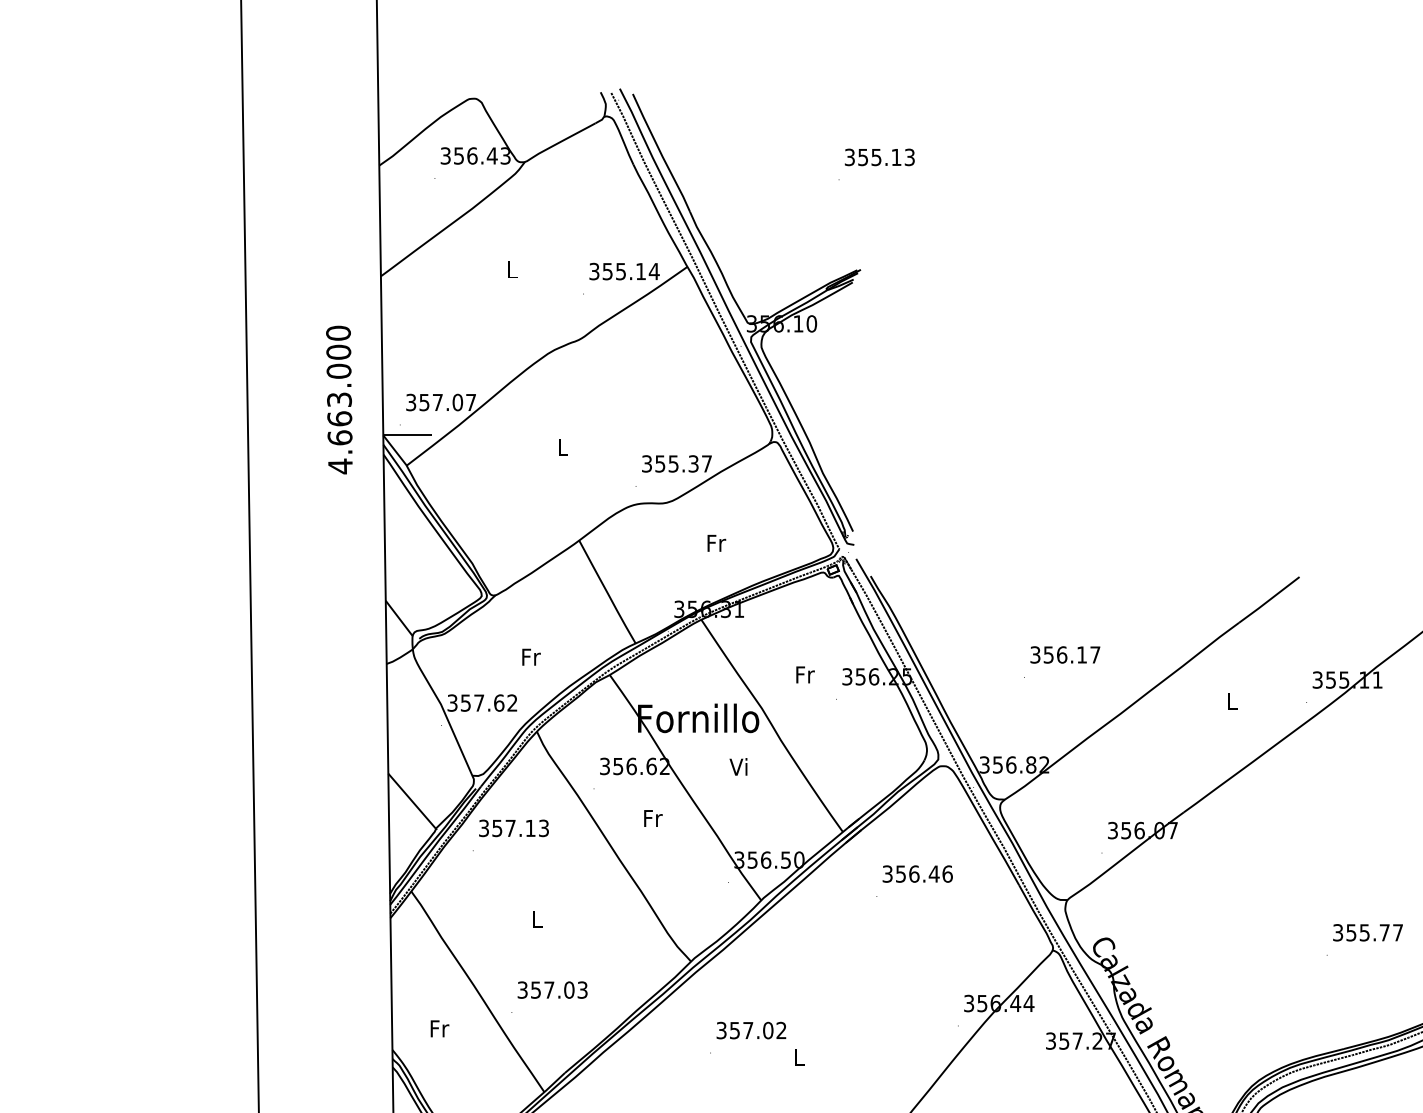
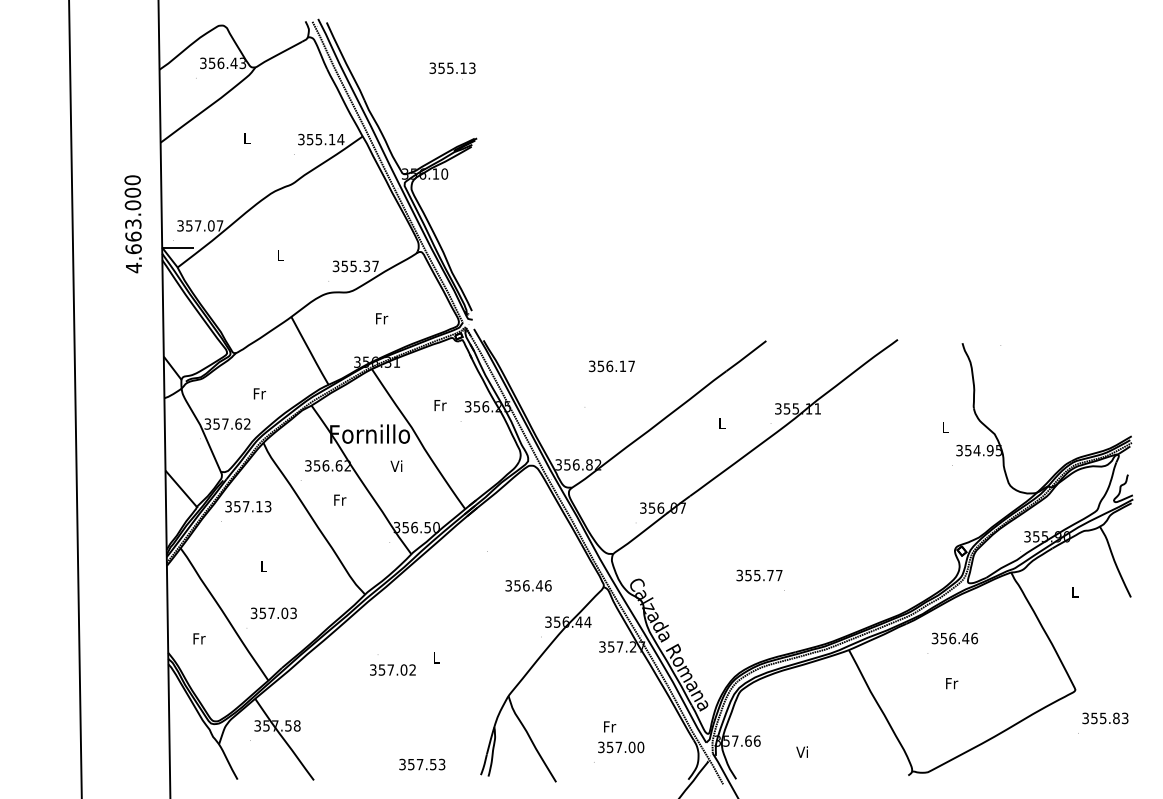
text: (879, 156) -> (452, 67), moved
text: (1064, 655) -> (611, 366), moved
text: (917, 873) -> (528, 585), moved
text: (1368, 932) -> (759, 575), moved
text: (750, 1029) -> (392, 669), moved

